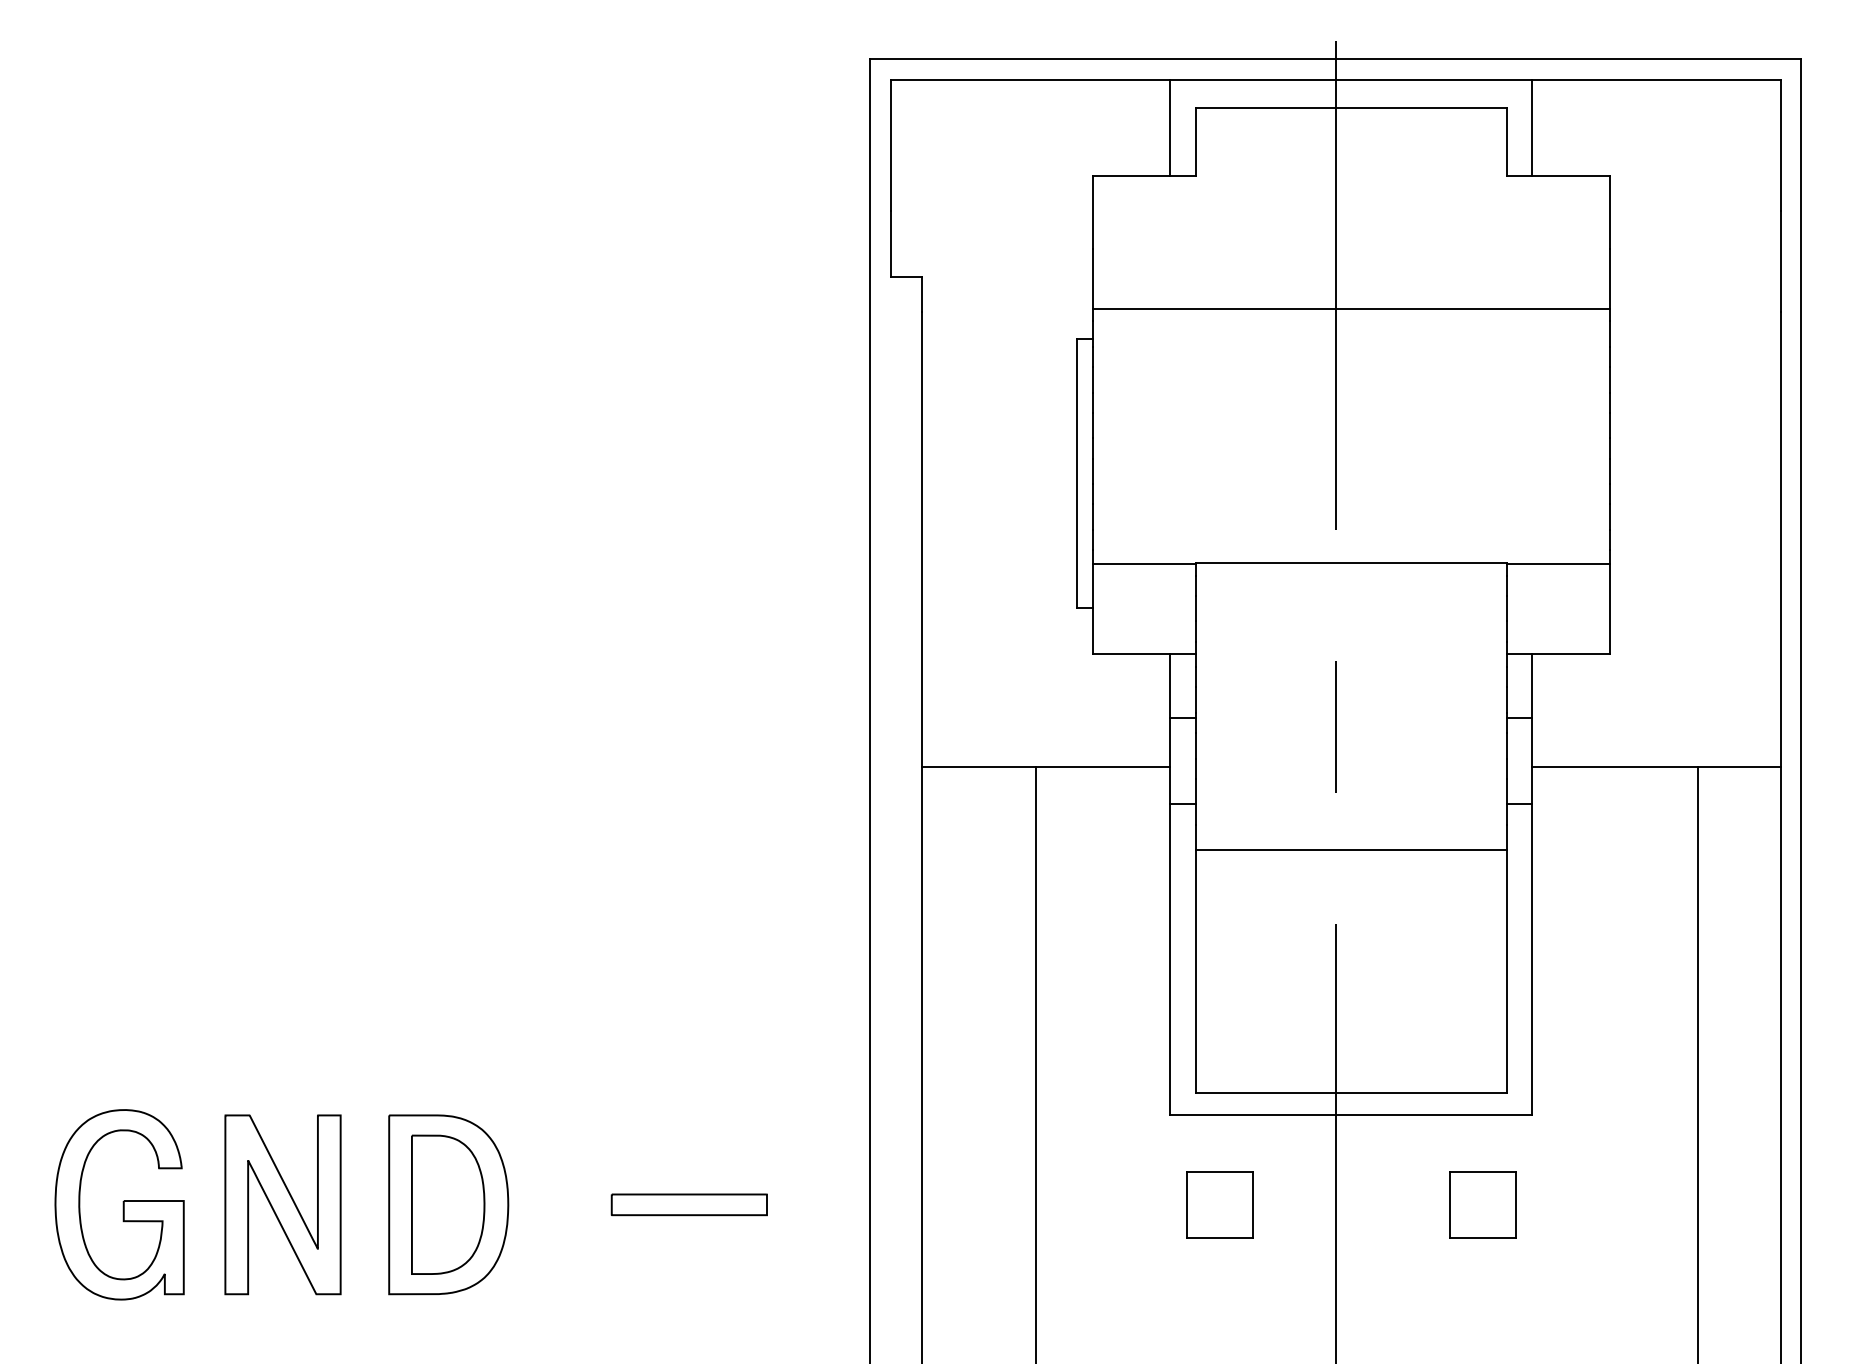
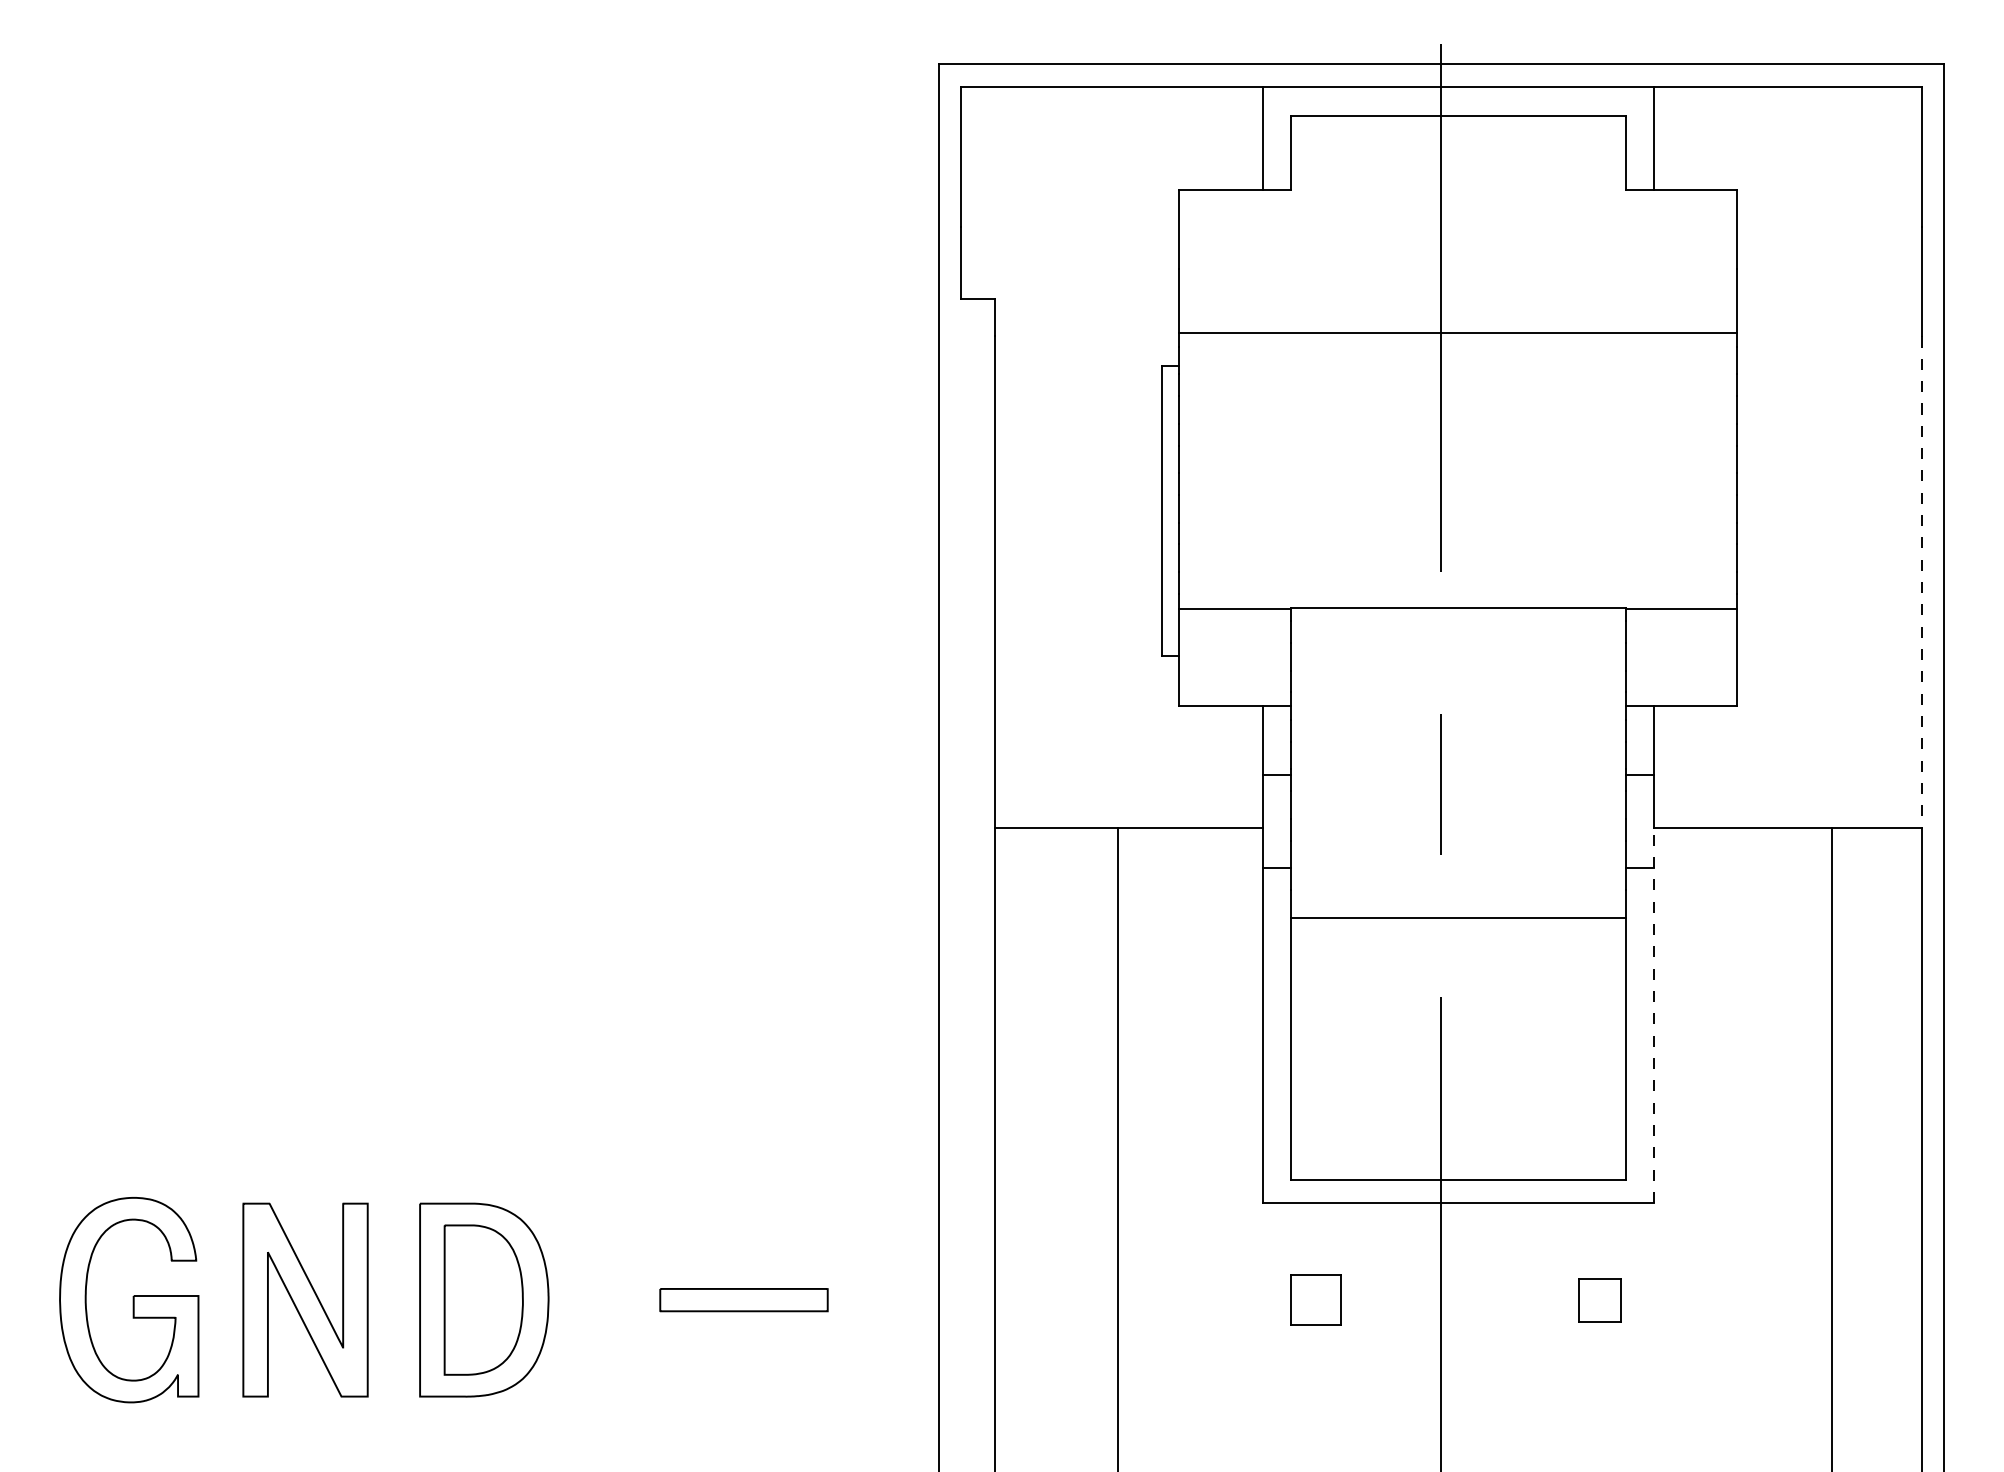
line: (1780, 539) -> (1921, 582), solid -> dashed
line: (1532, 941) -> (1653, 1015), solid -> dashed
part: (1219, 1205) -> (1316, 1300), size x0.7
part: (1482, 1205) -> (1599, 1300), size x0.6

